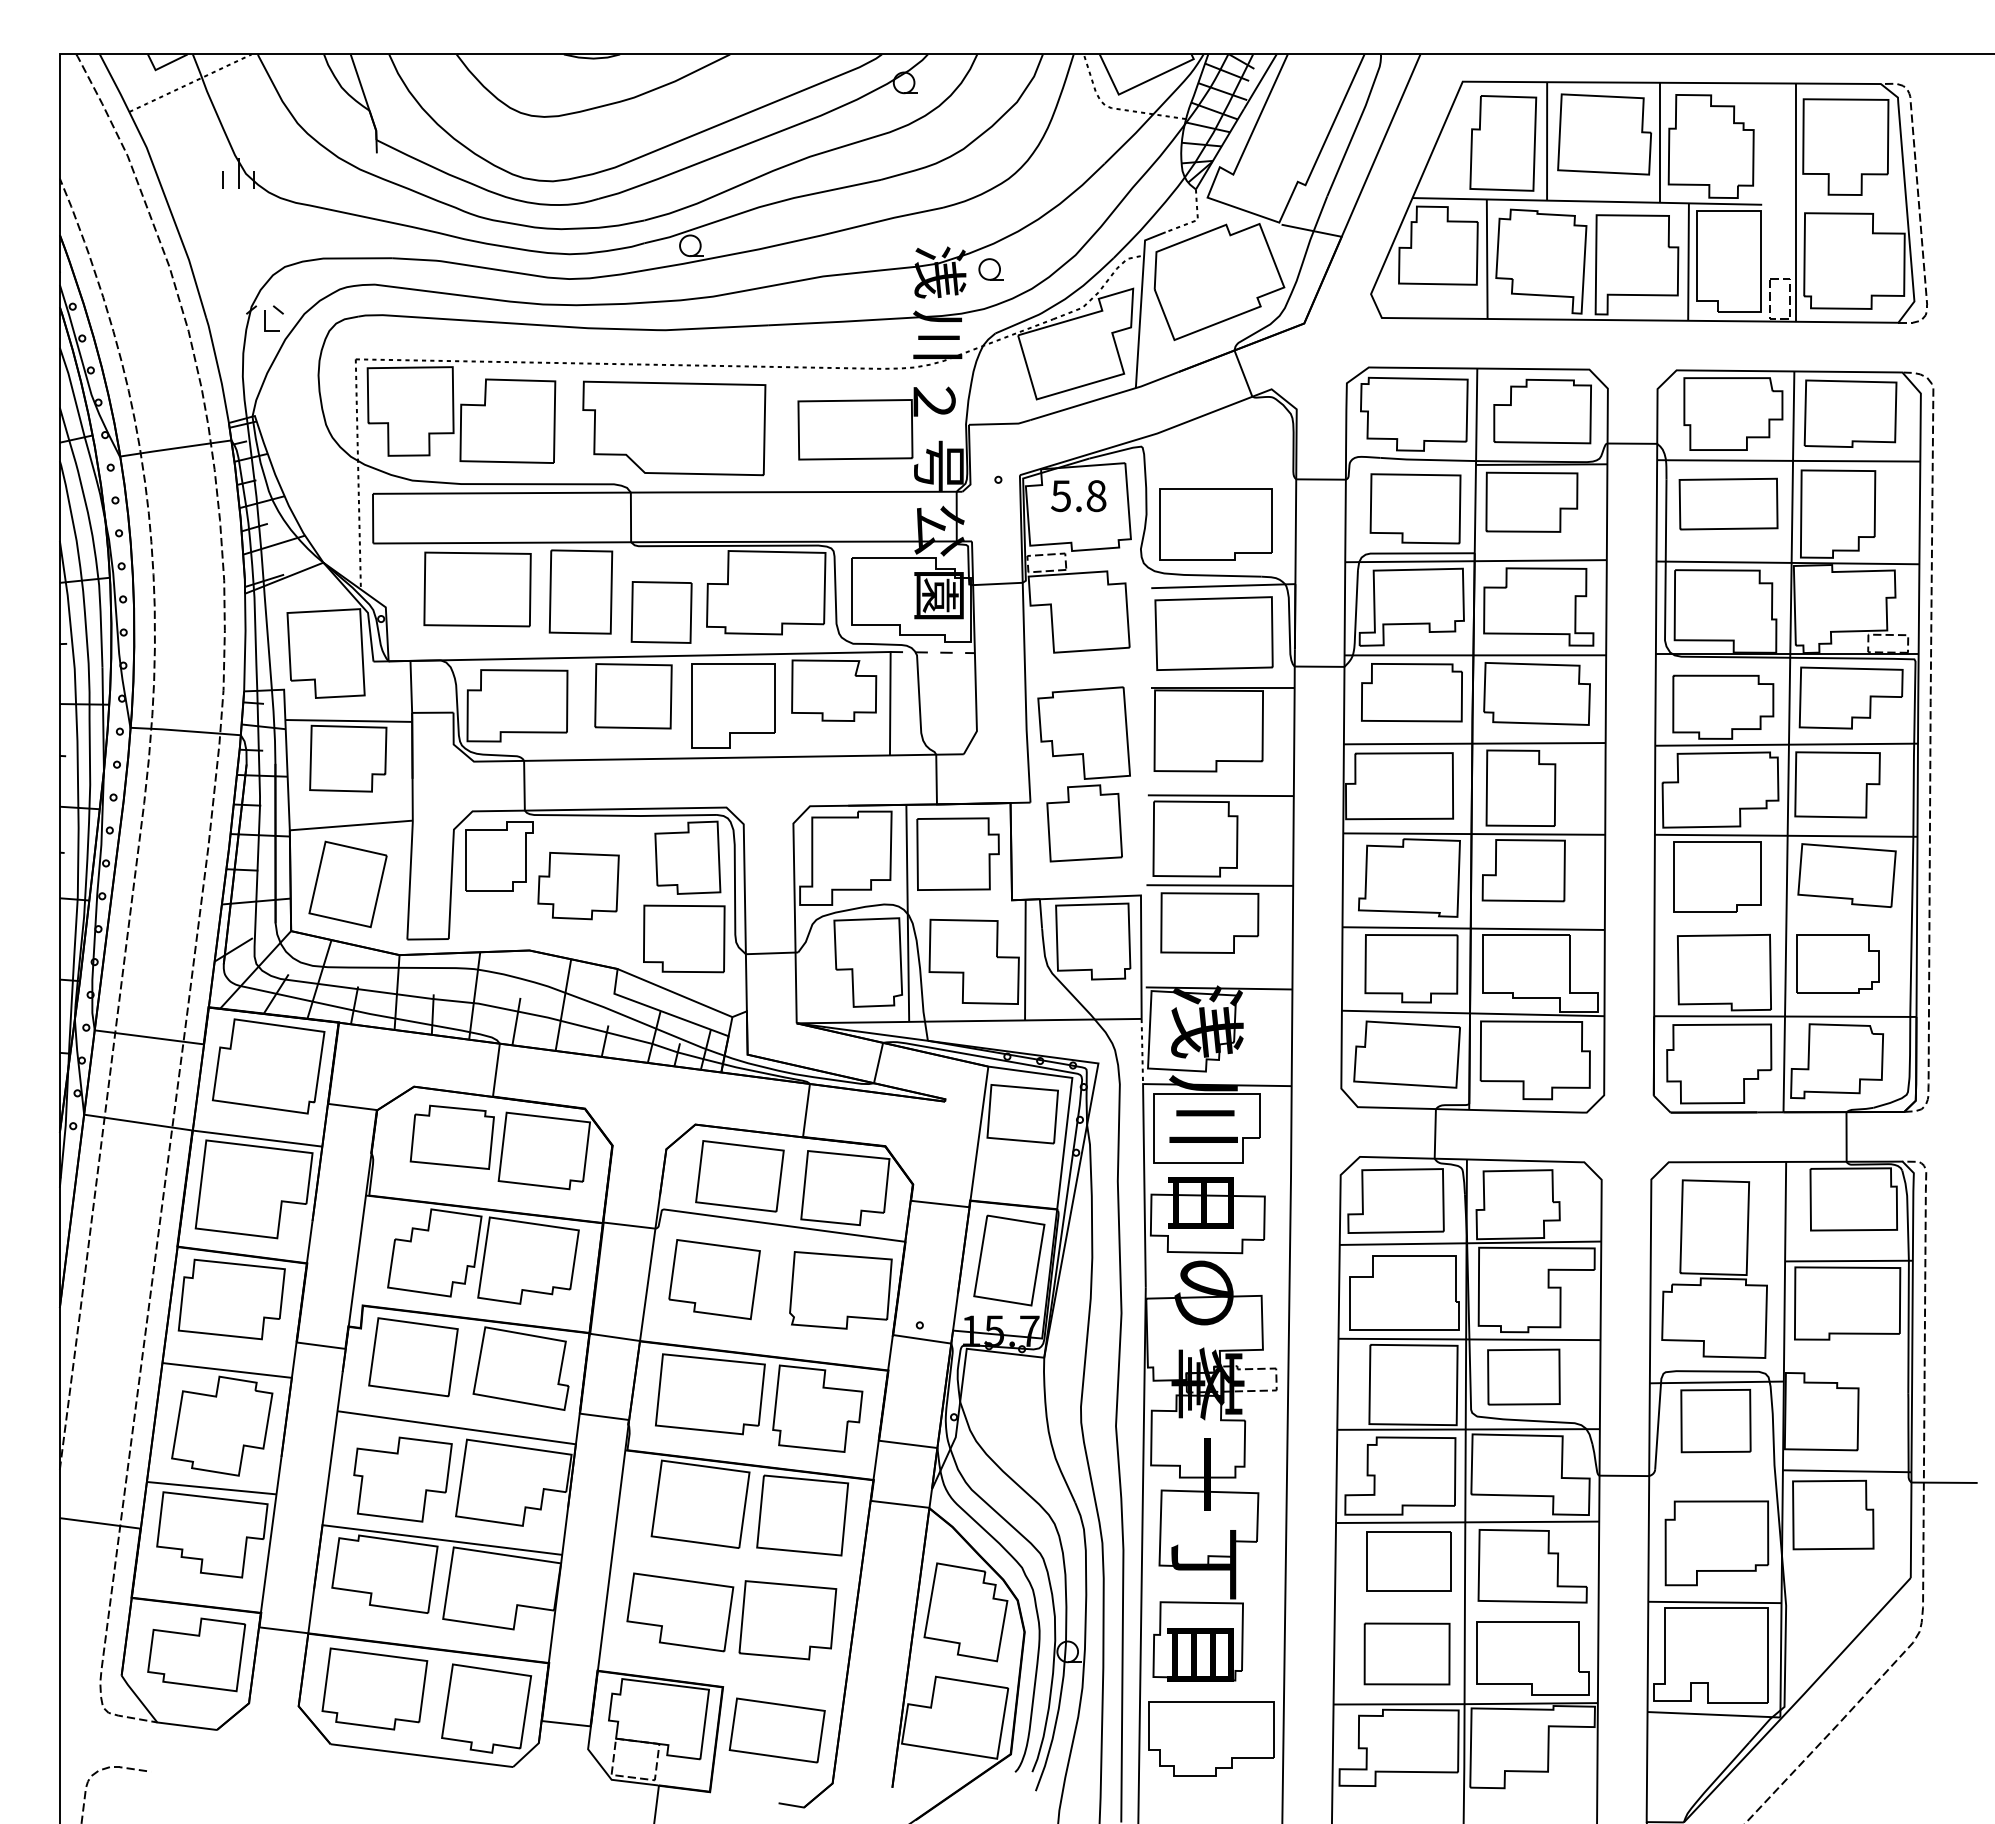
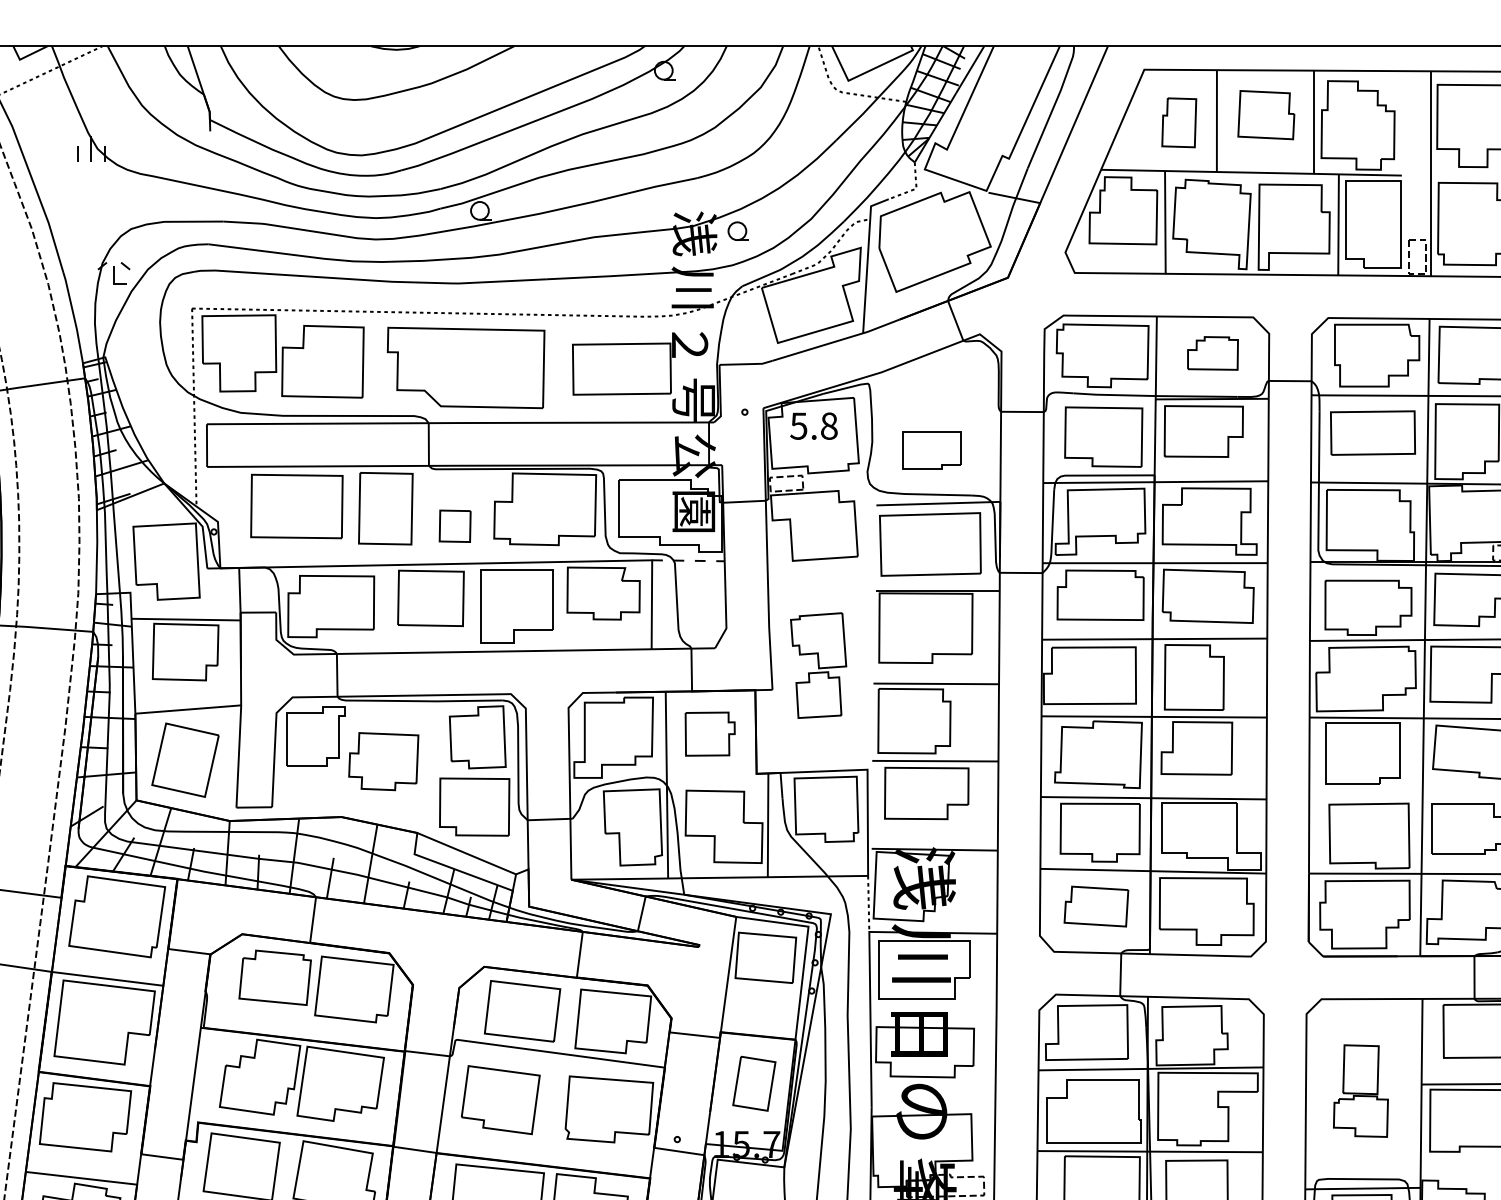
part: (1604, 134) -> (1266, 115), size x0.7
part: (1503, 143) -> (1179, 122), size x0.6
part: (1542, 411) -> (1212, 353), size x0.6
part: (1215, 524) -> (931, 450), size x0.6
part: (661, 612) -> (455, 526), size x0.6
part: (1083, 774) -> (818, 665), size x0.7
part: (957, 853) -> (709, 733), size x0.7
part: (1406, 1054) -> (1095, 906), size x0.7
part: (1009, 1260) -> (754, 1083), size x0.7
part: (1714, 1268) -> (1360, 1090), size x0.6

